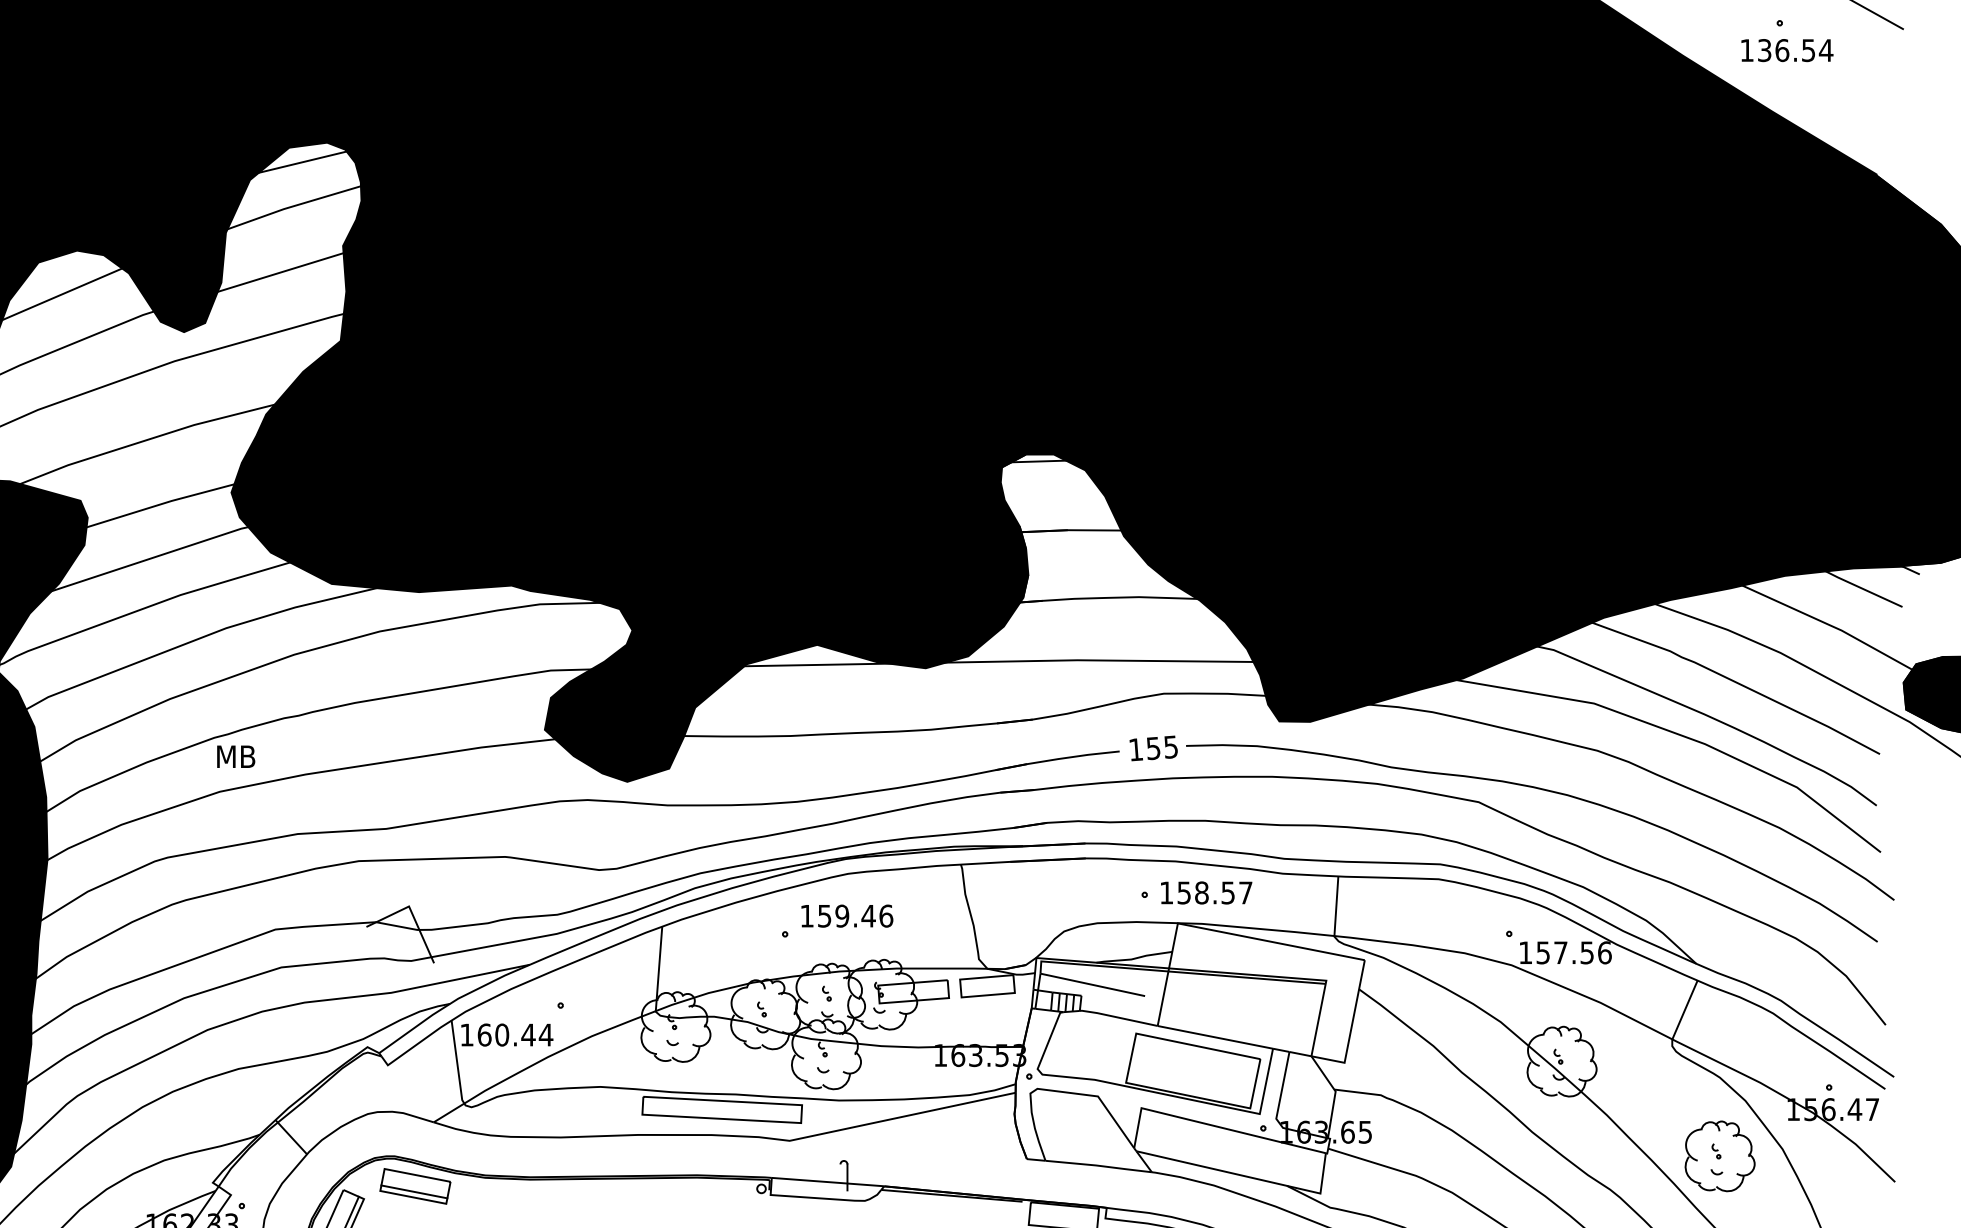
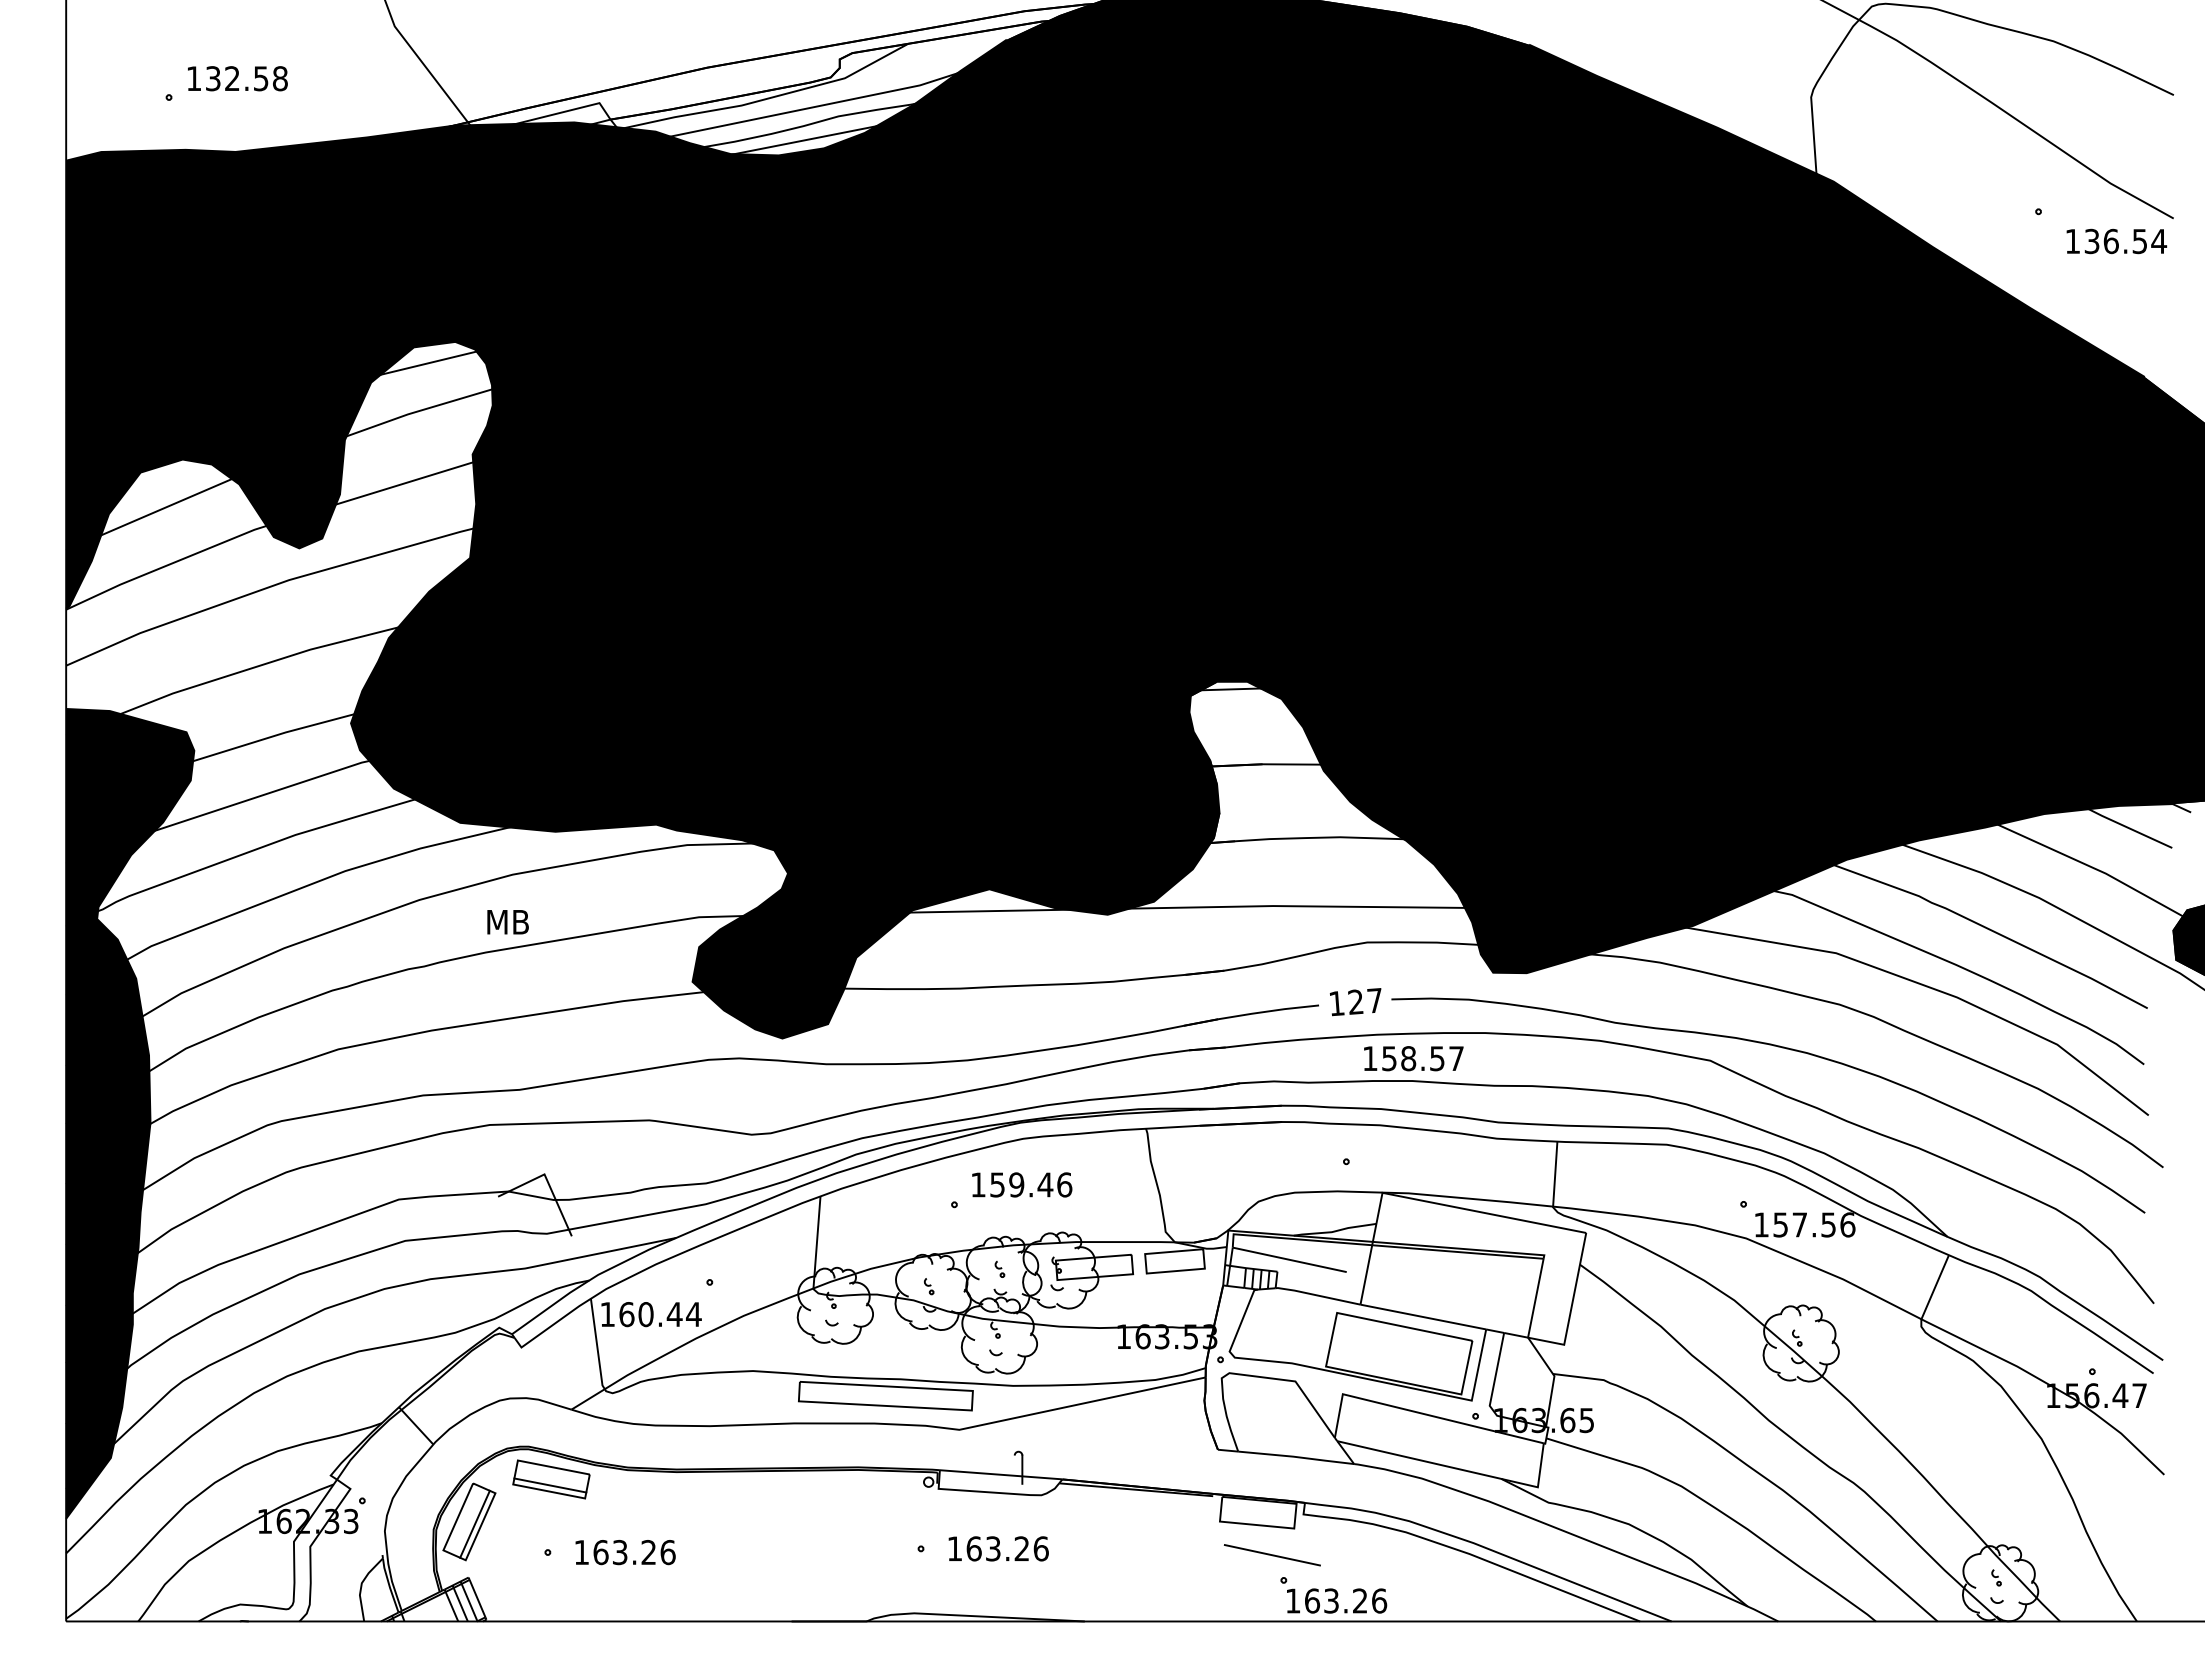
text: (1787, 50) -> (2116, 241), moved
text: (1162, 747) -> (1365, 1001), 155 -> 127
text: (235, 757) -> (507, 922), moved
text: (1206, 892) -> (1413, 1058), moved
part: (1720, 1156) -> (1973, 1446), removed

